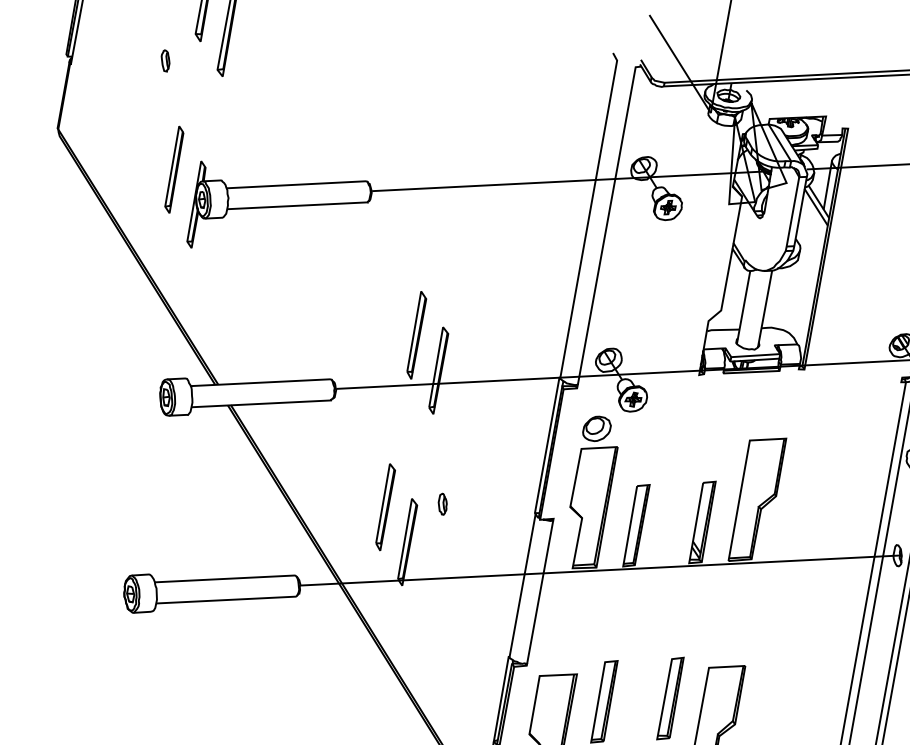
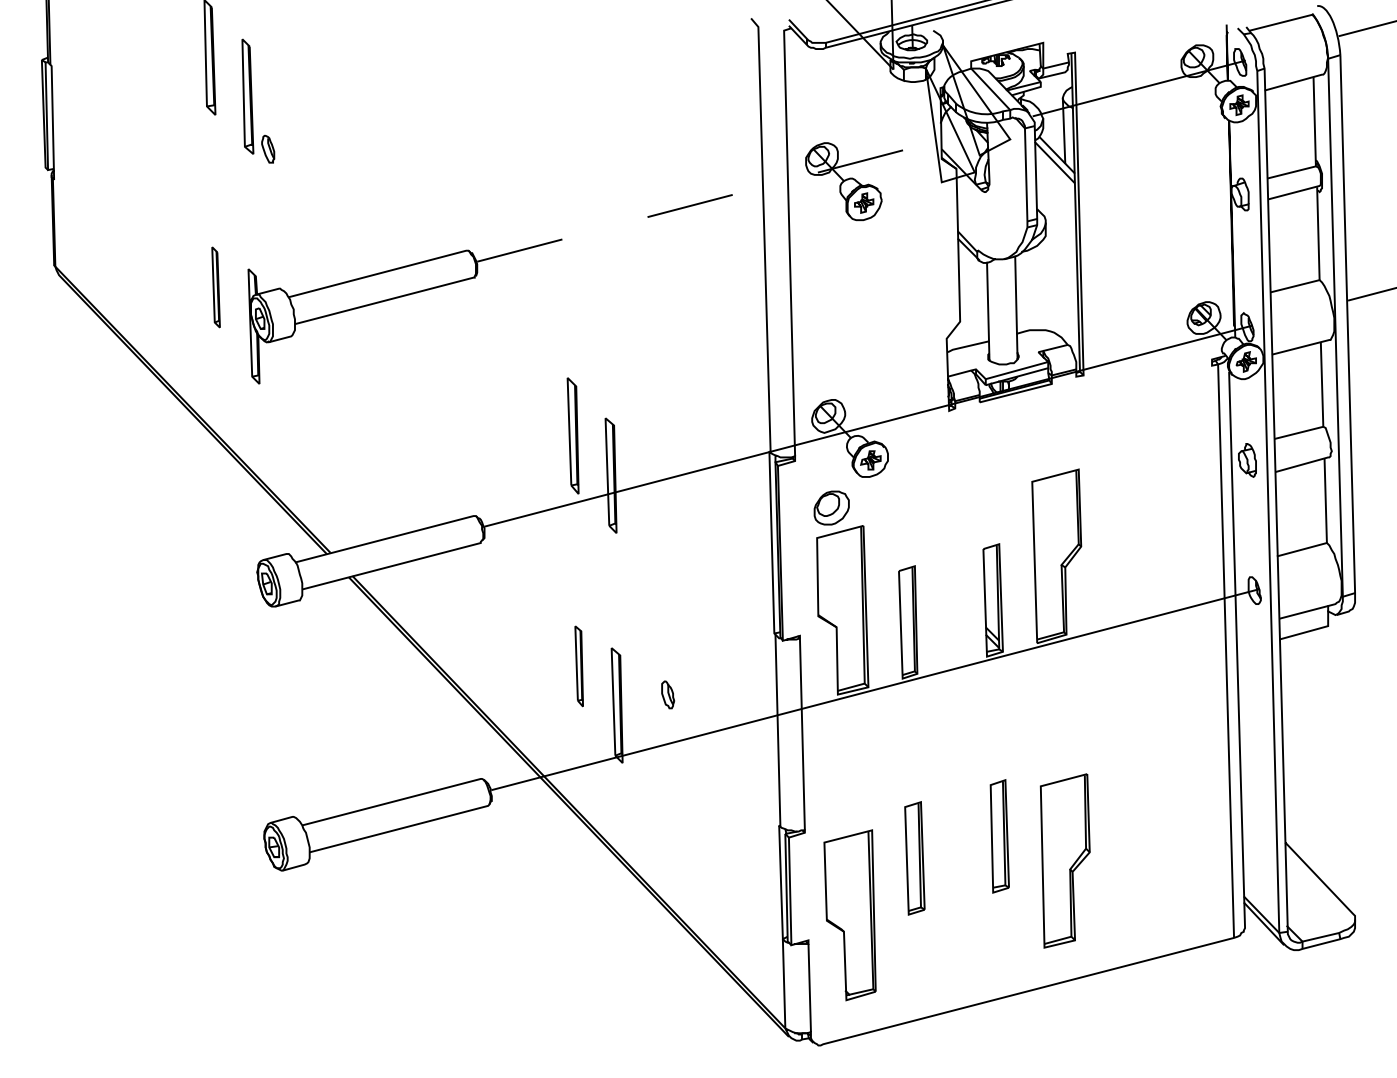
part: (165, 60) -> (268, 148), moved
part: (173, 169) -> (215, 287), size x0.7
line: (572, 181) -> (733, 194), solid -> dashed
part: (443, 504) -> (668, 694), moved
part: (384, 507) -> (578, 666), size x0.7

